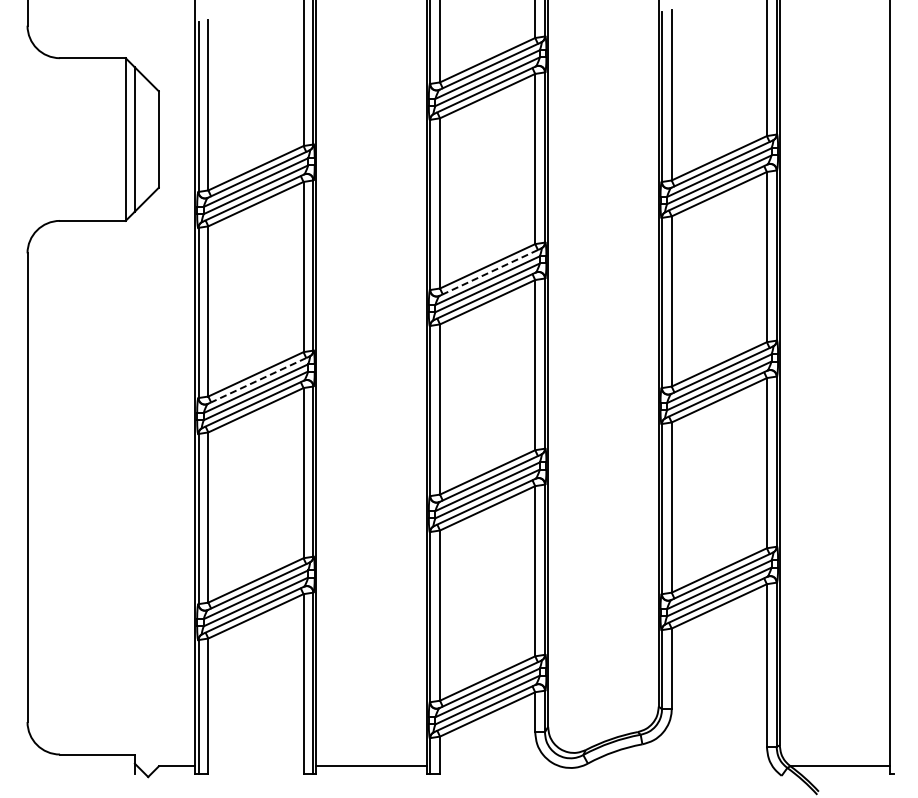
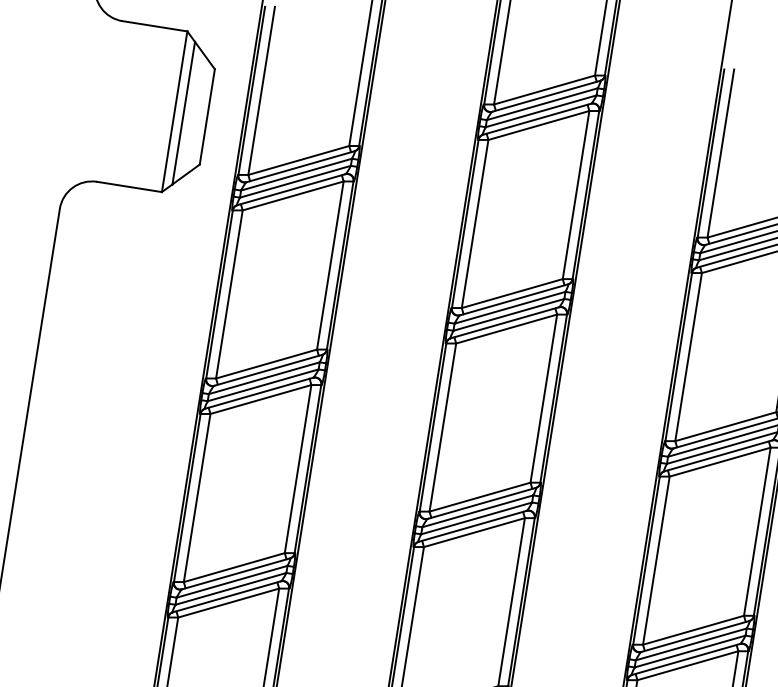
line: (490, 272) -> (514, 300), dashed -> solid
line: (258, 380) -> (268, 370), dashed -> solid

